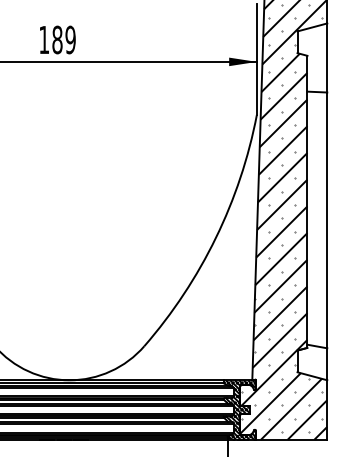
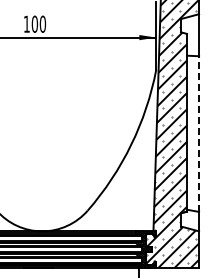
text: (63, 40) -> (38, 24), 189 -> 100
line: (327, 221) -> (199, 134), solid -> dashed

